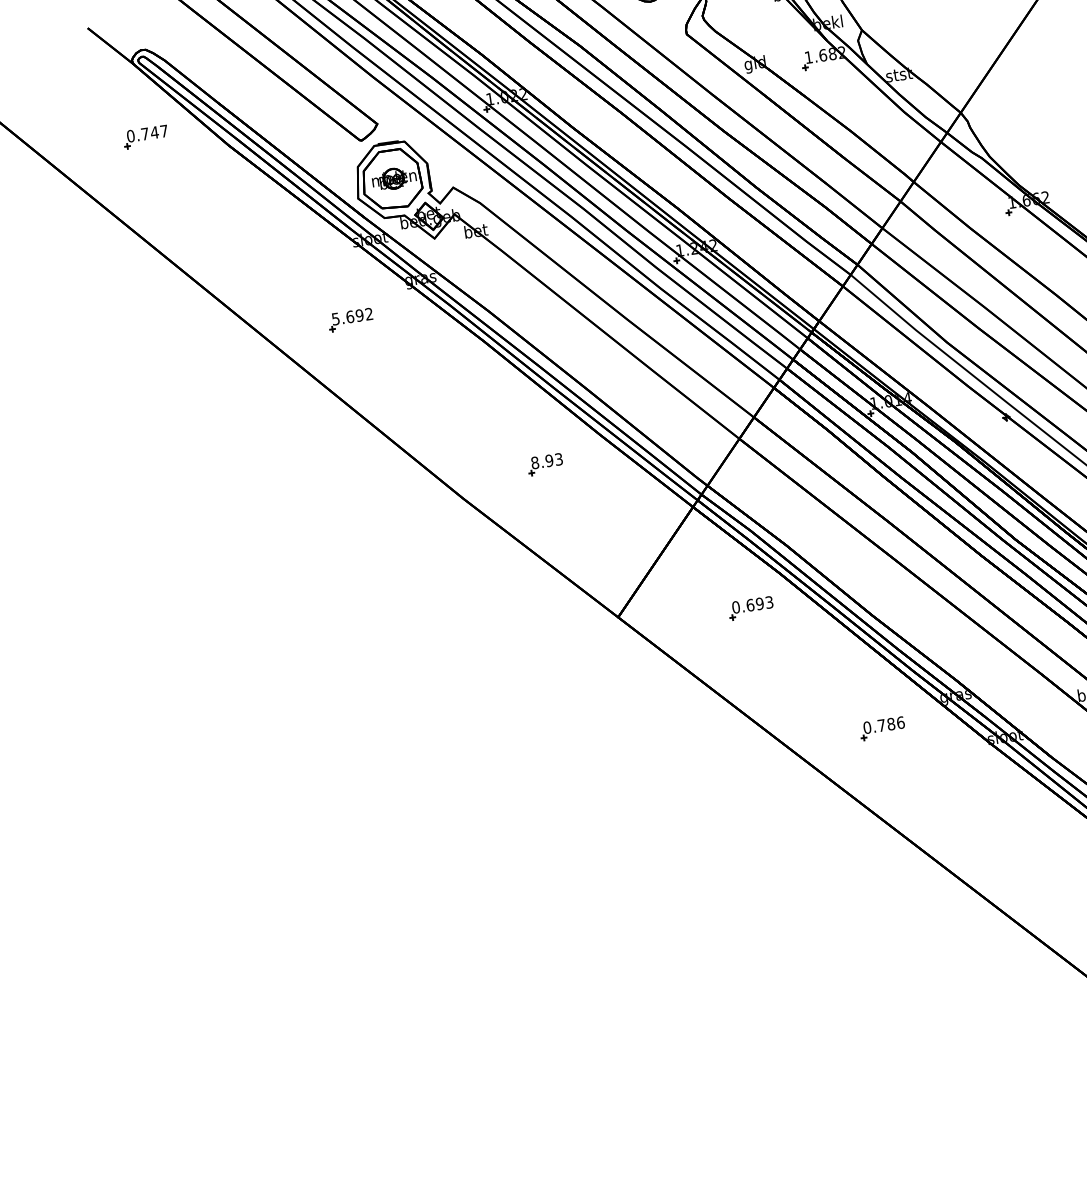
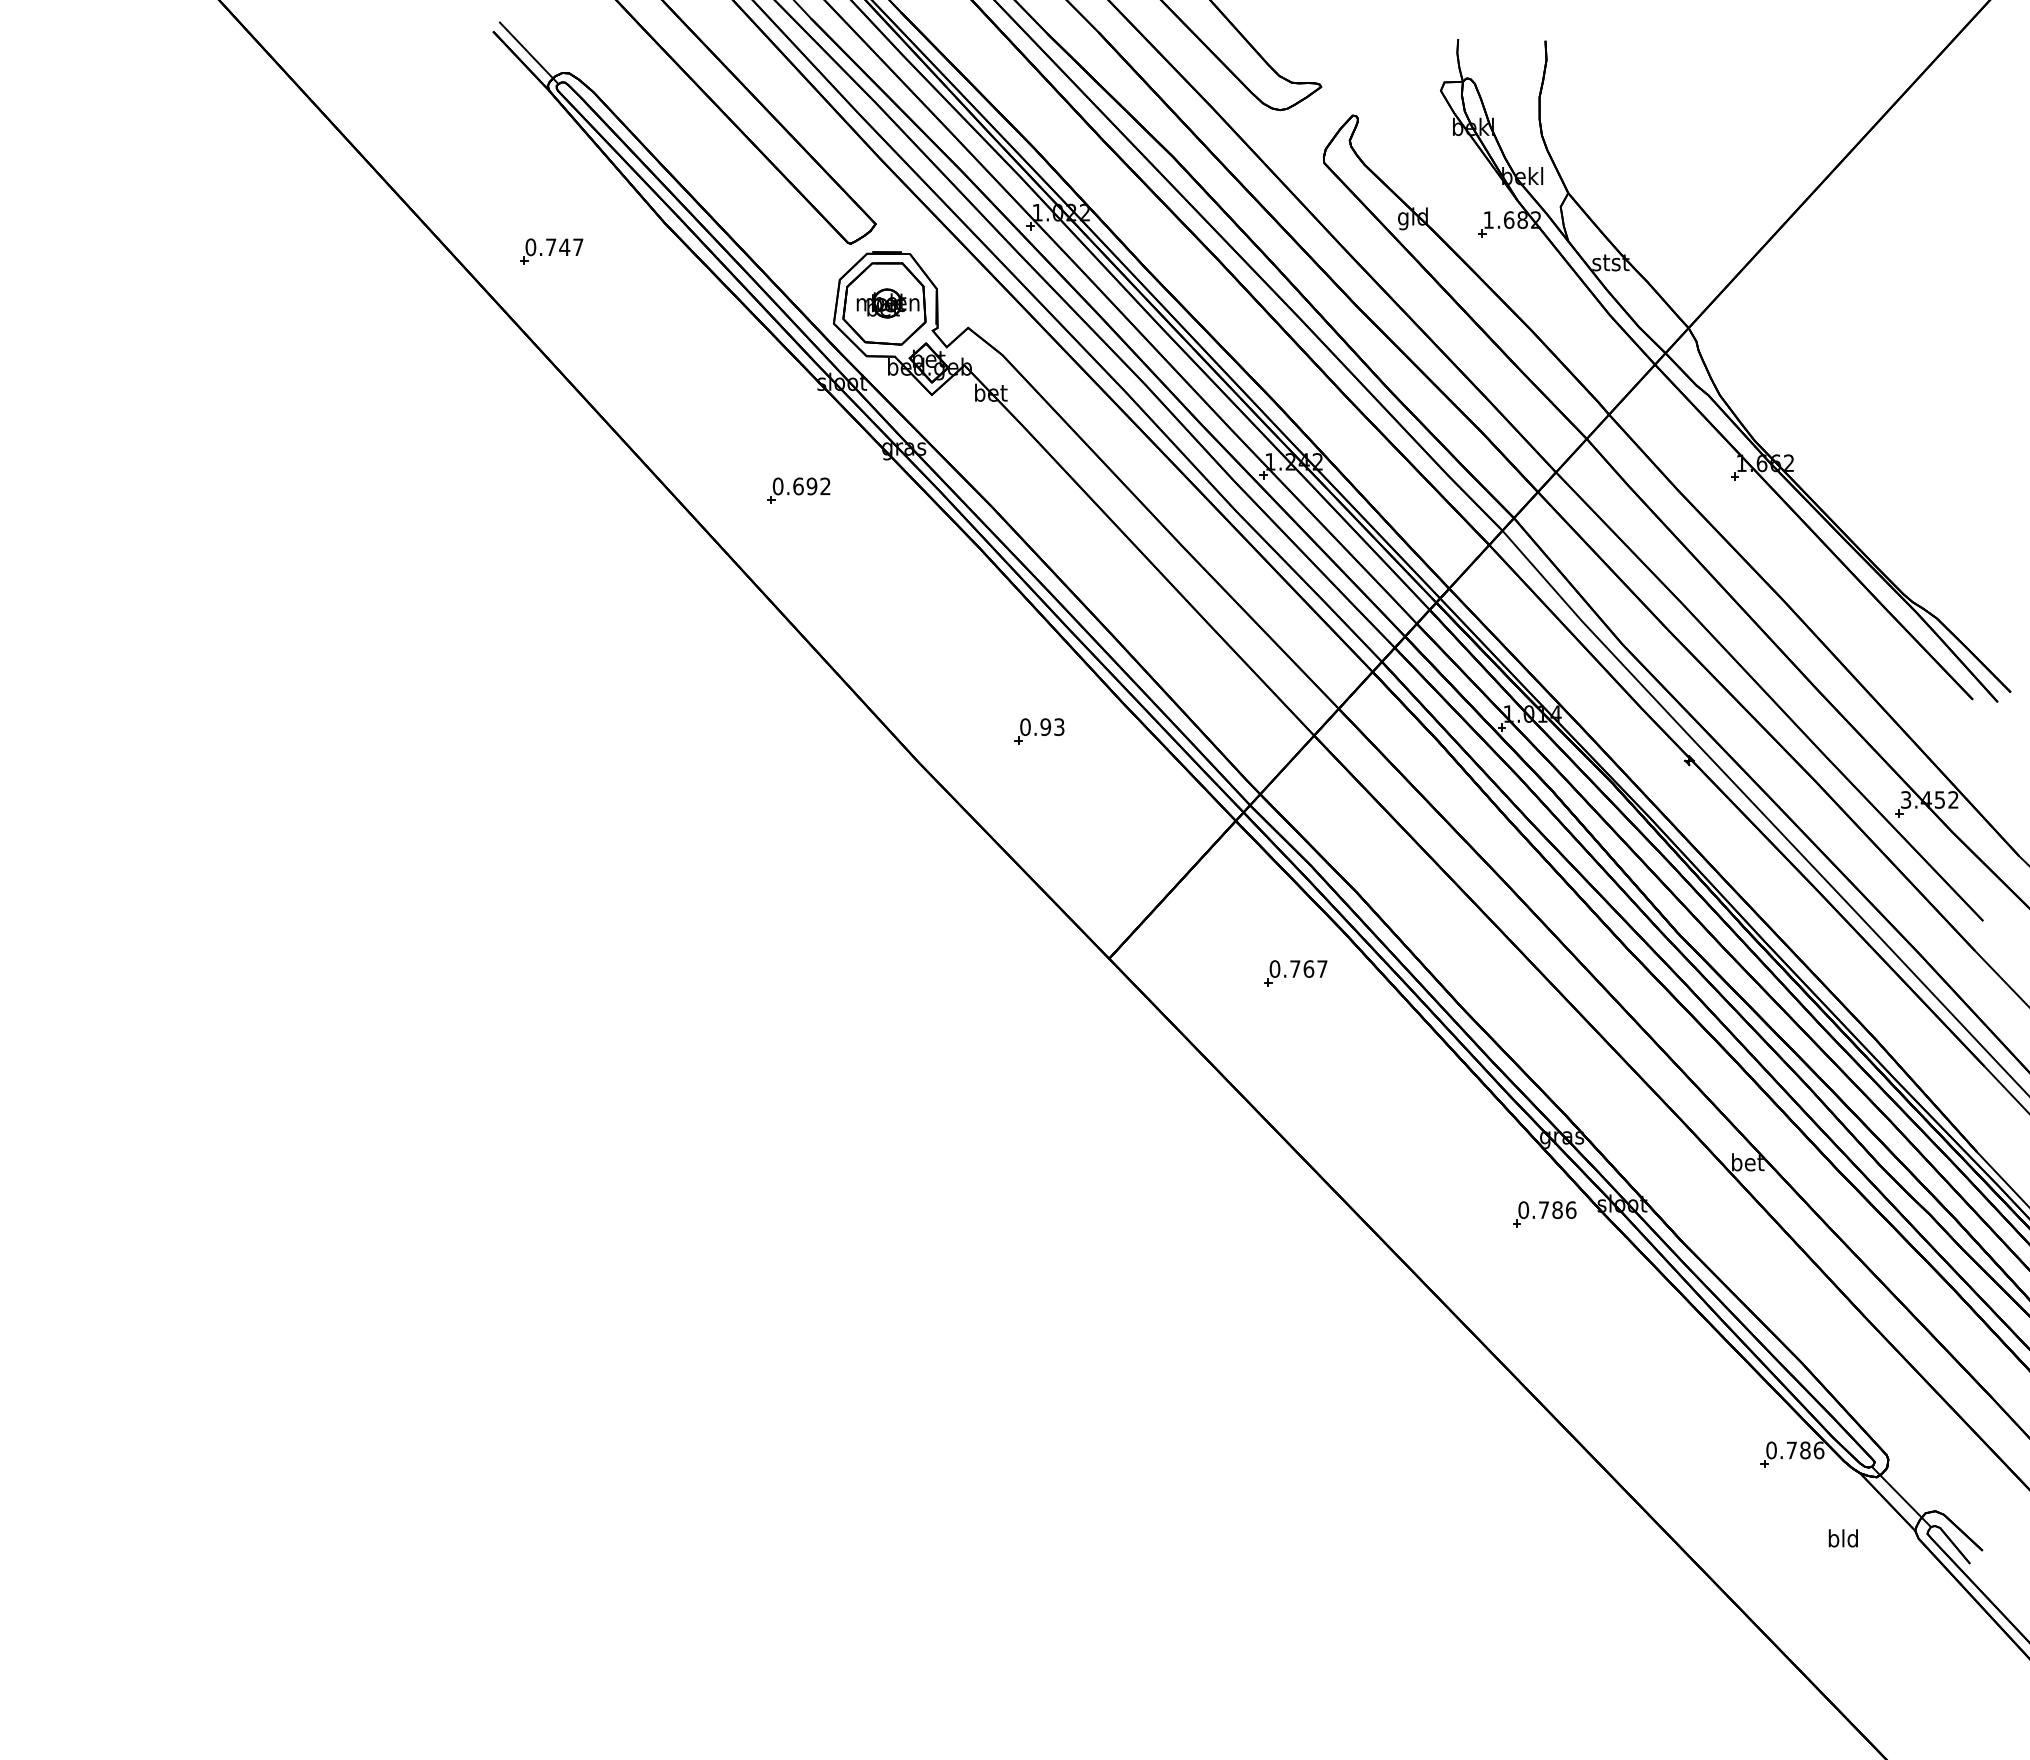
line: (114, 40) -> (528, 53), added
part: (145, 136) -> (551, 251), moved
text: (335, 319) -> (777, 486), 5.692 -> 0.692
text: (535, 462) -> (1025, 726), 8.93 -> 0.93
text: (759, 603) -> (1308, 968), 0.693 -> 0.767
part: (882, 728) -> (1544, 1214), moved

